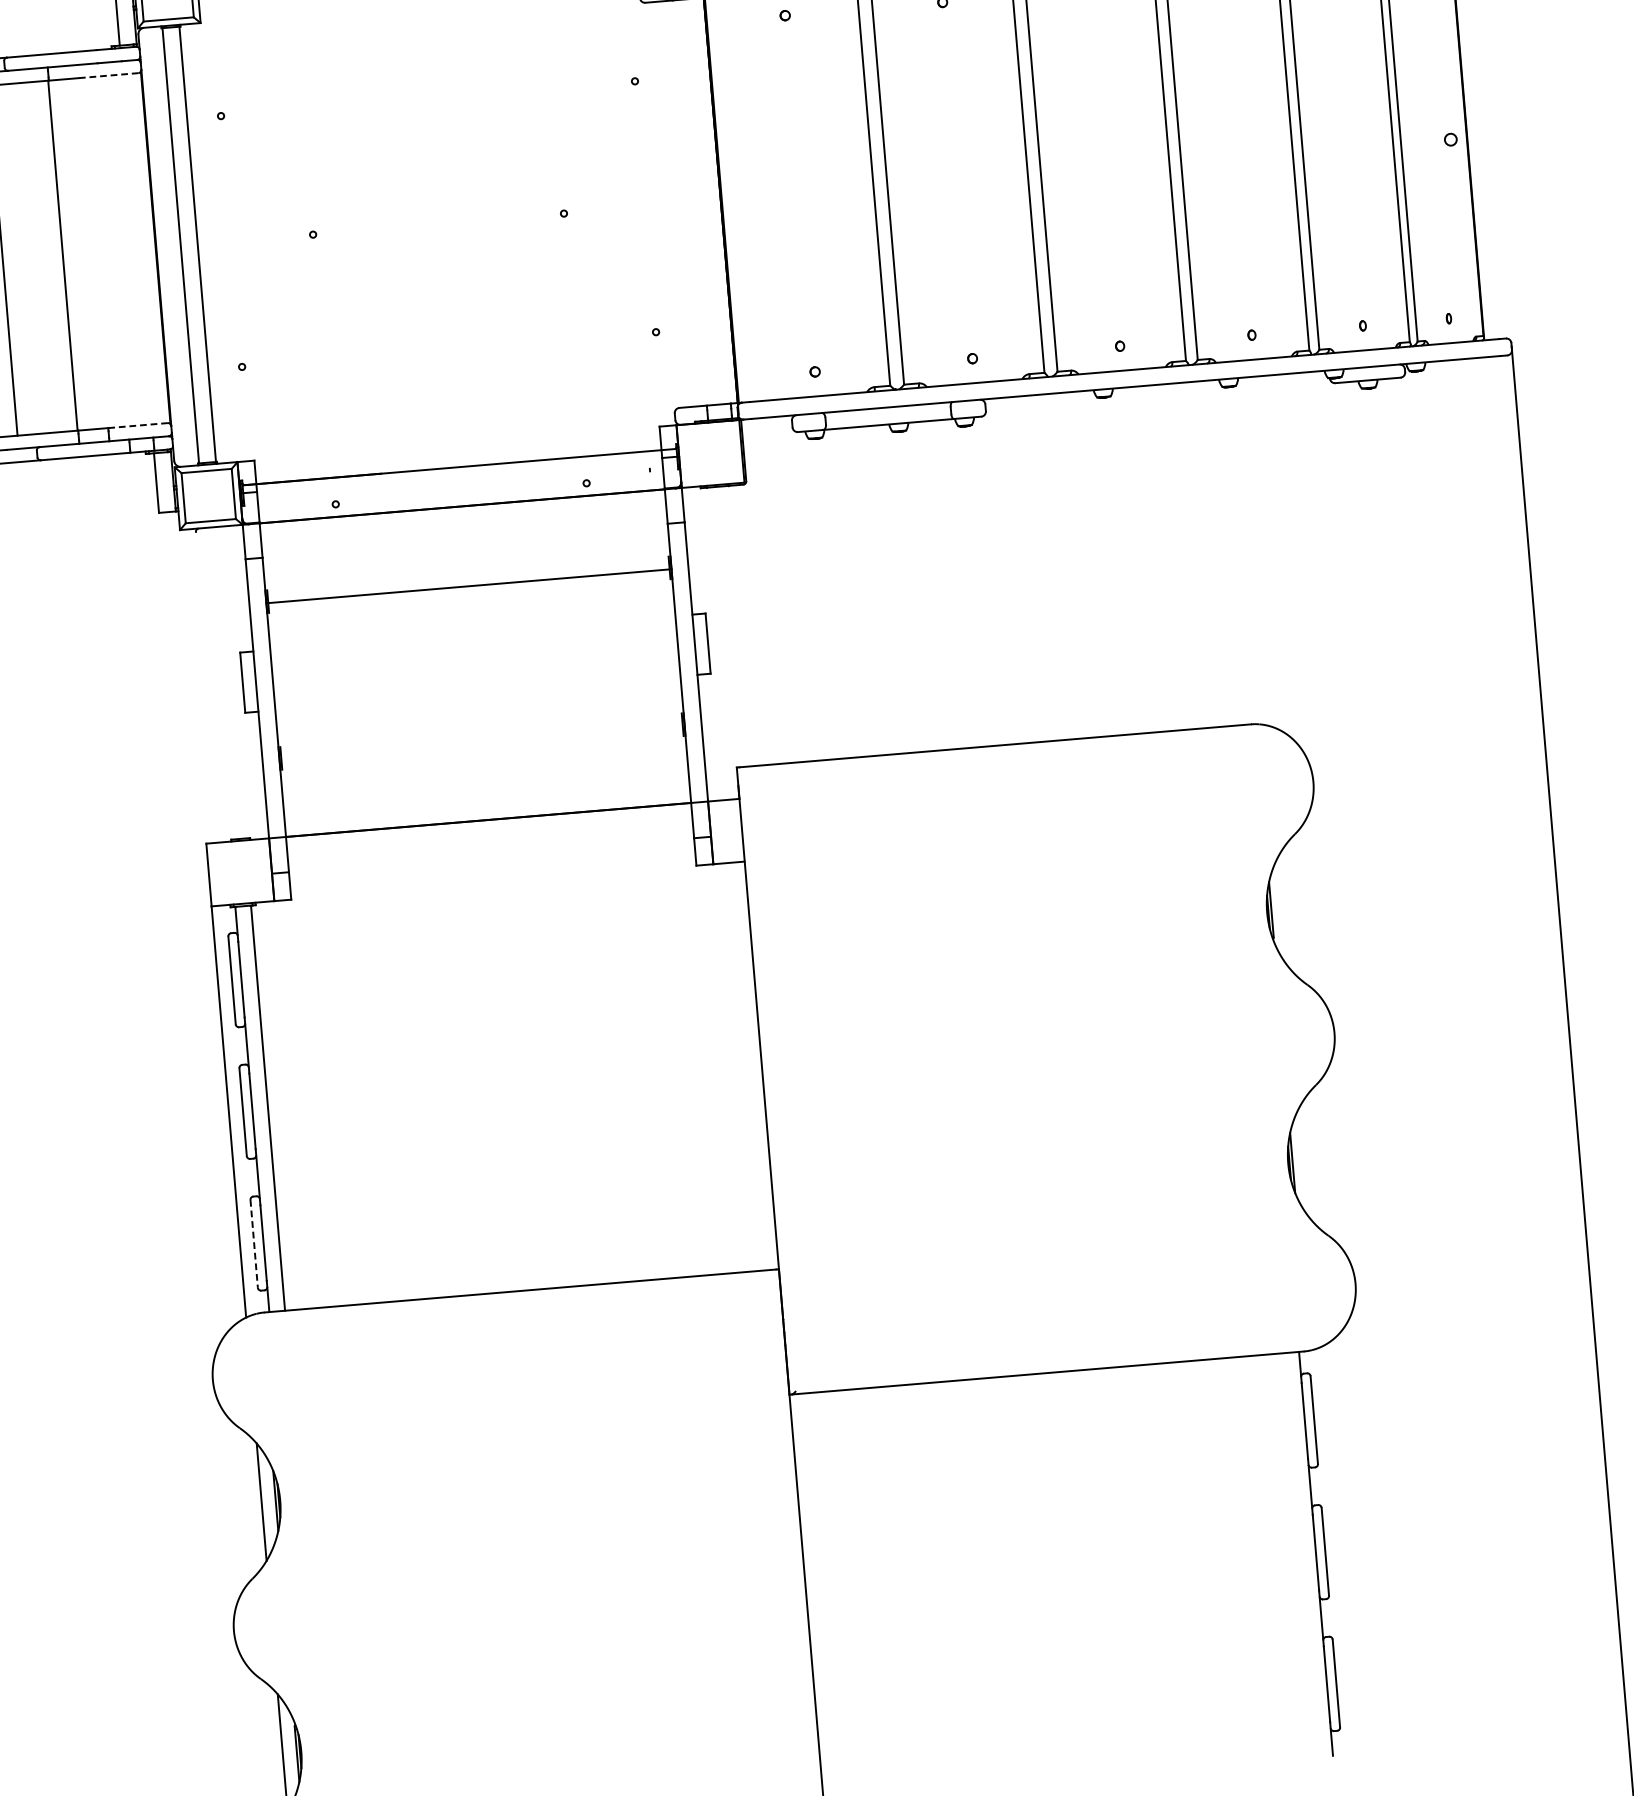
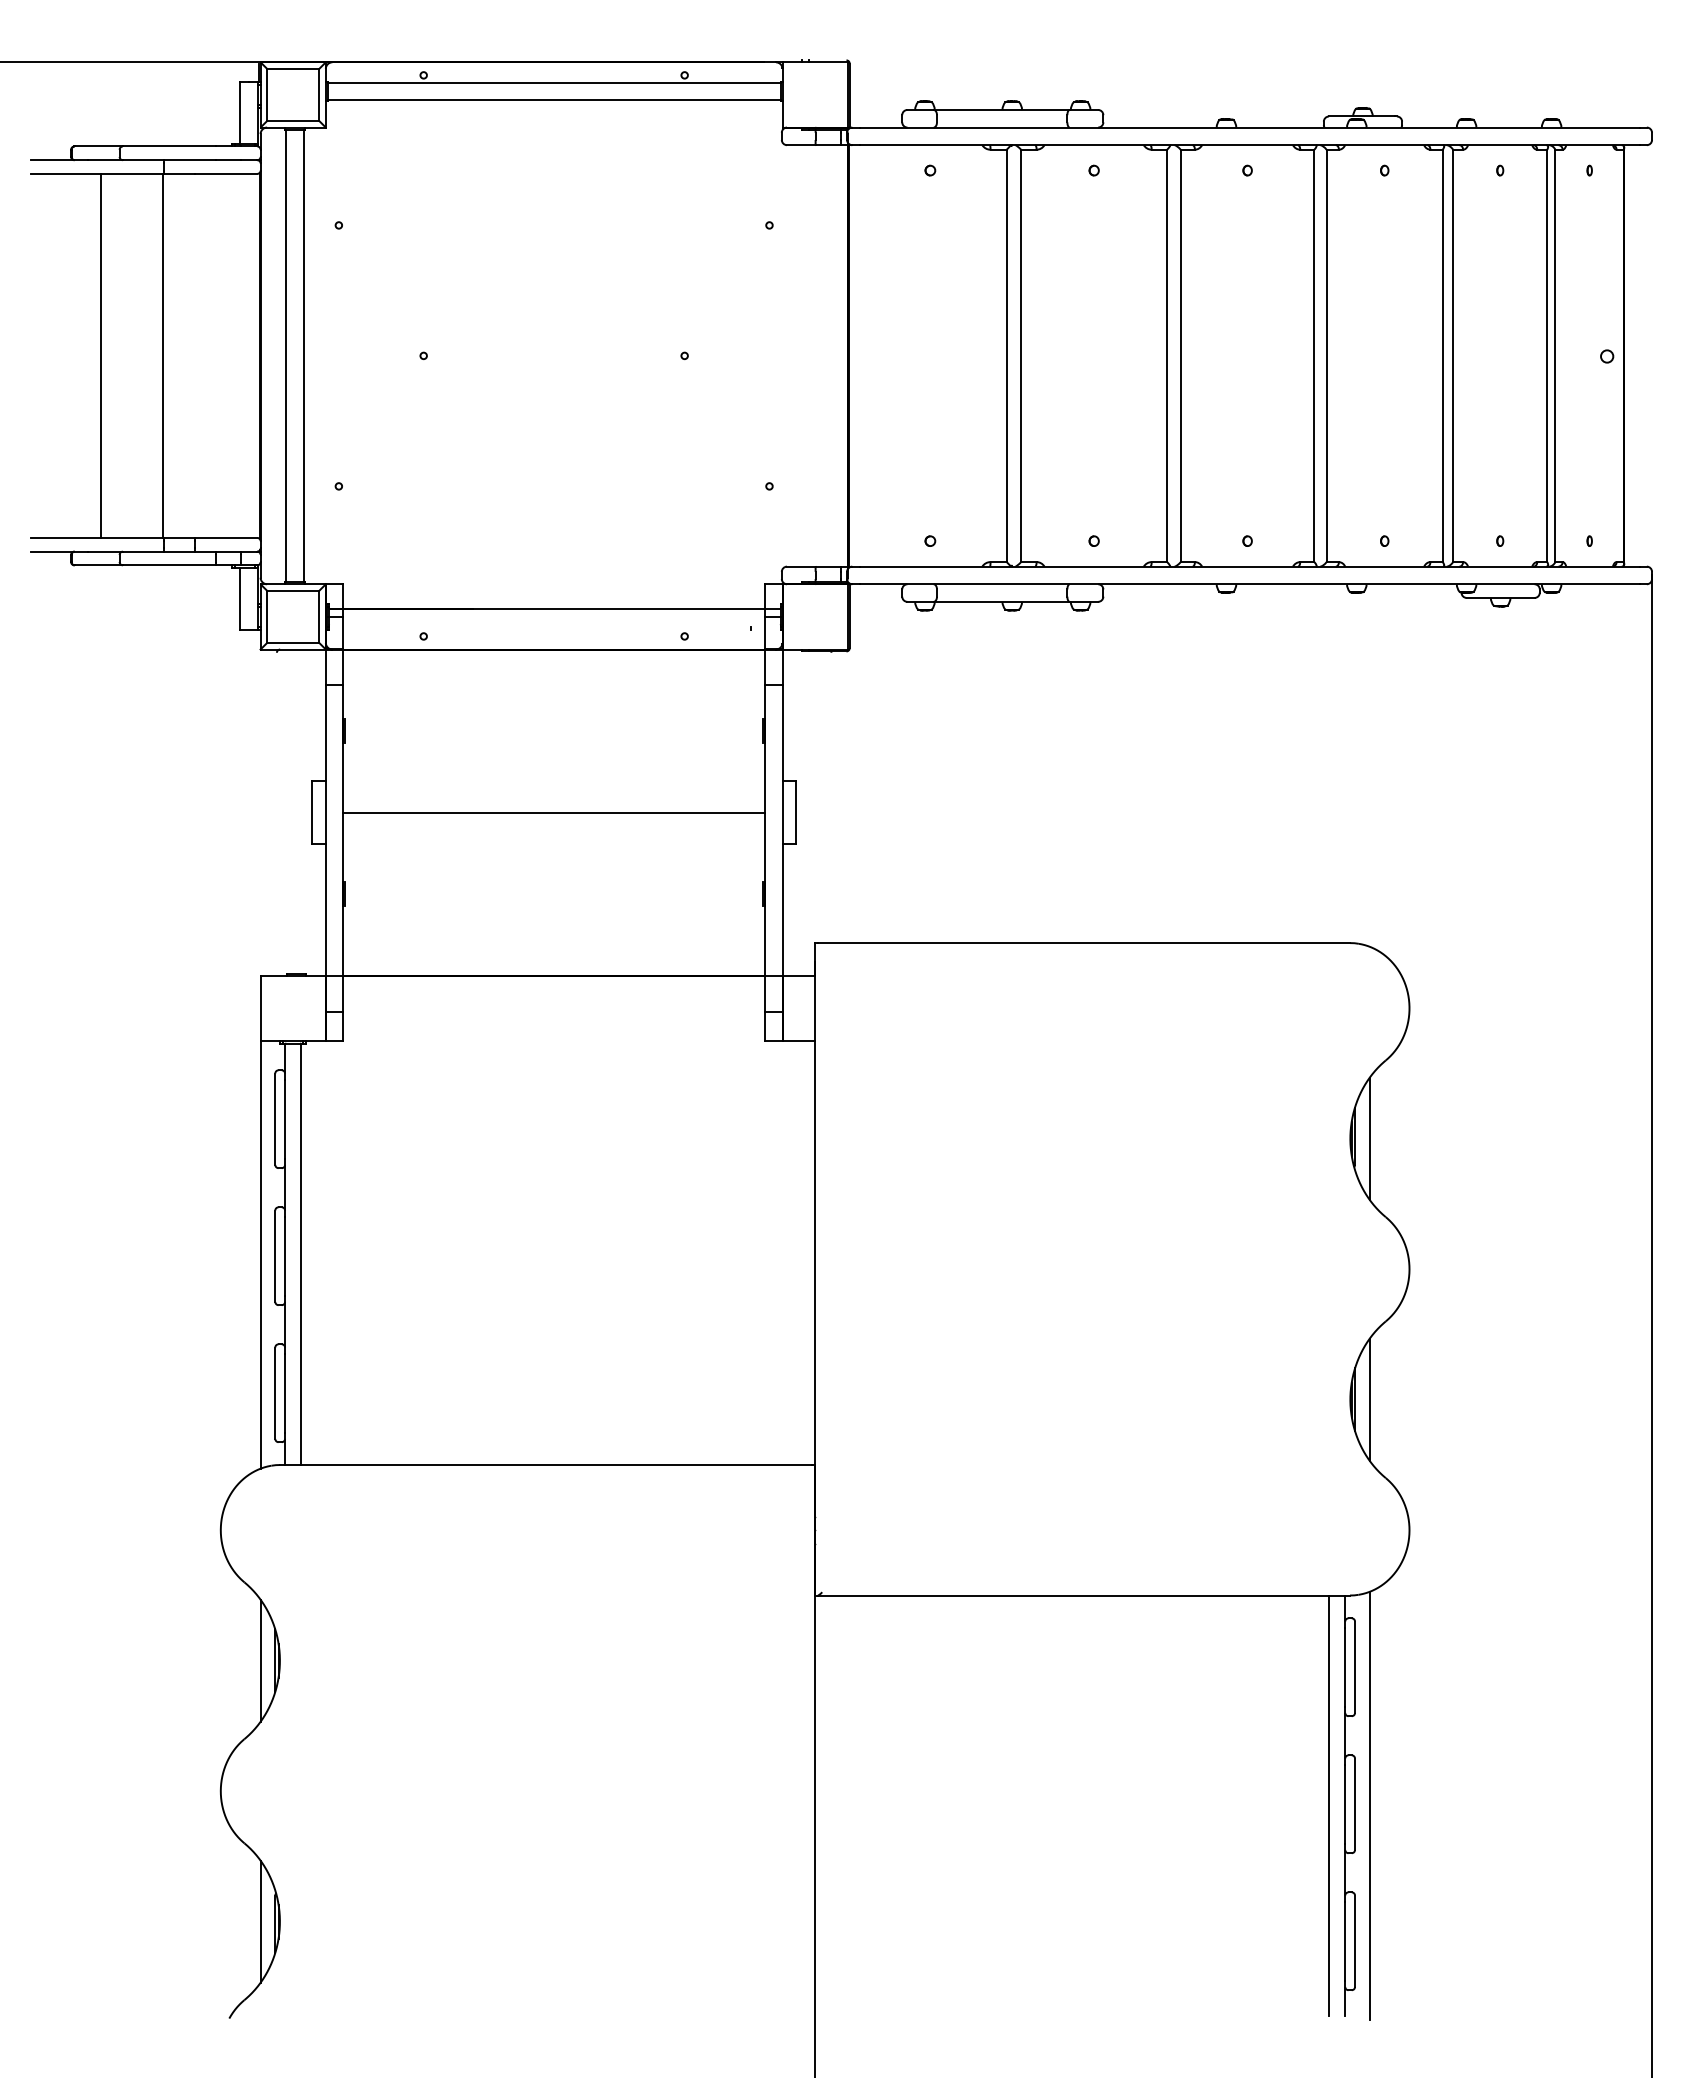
line: (108, 75) -> (226, 173), dashed -> solid
line: (138, 425) -> (226, 537), dashed -> solid
line: (468, 586) -> (553, 812), moved
line: (1285, 910) -> (1369, 1138), added
line: (1306, 1161) -> (1369, 1399), added
line: (254, 1244) -> (275, 1393), dashed -> solid
line: (1339, 1551) -> (1369, 1805), added
line: (1299, 1555) -> (1328, 1805), added

